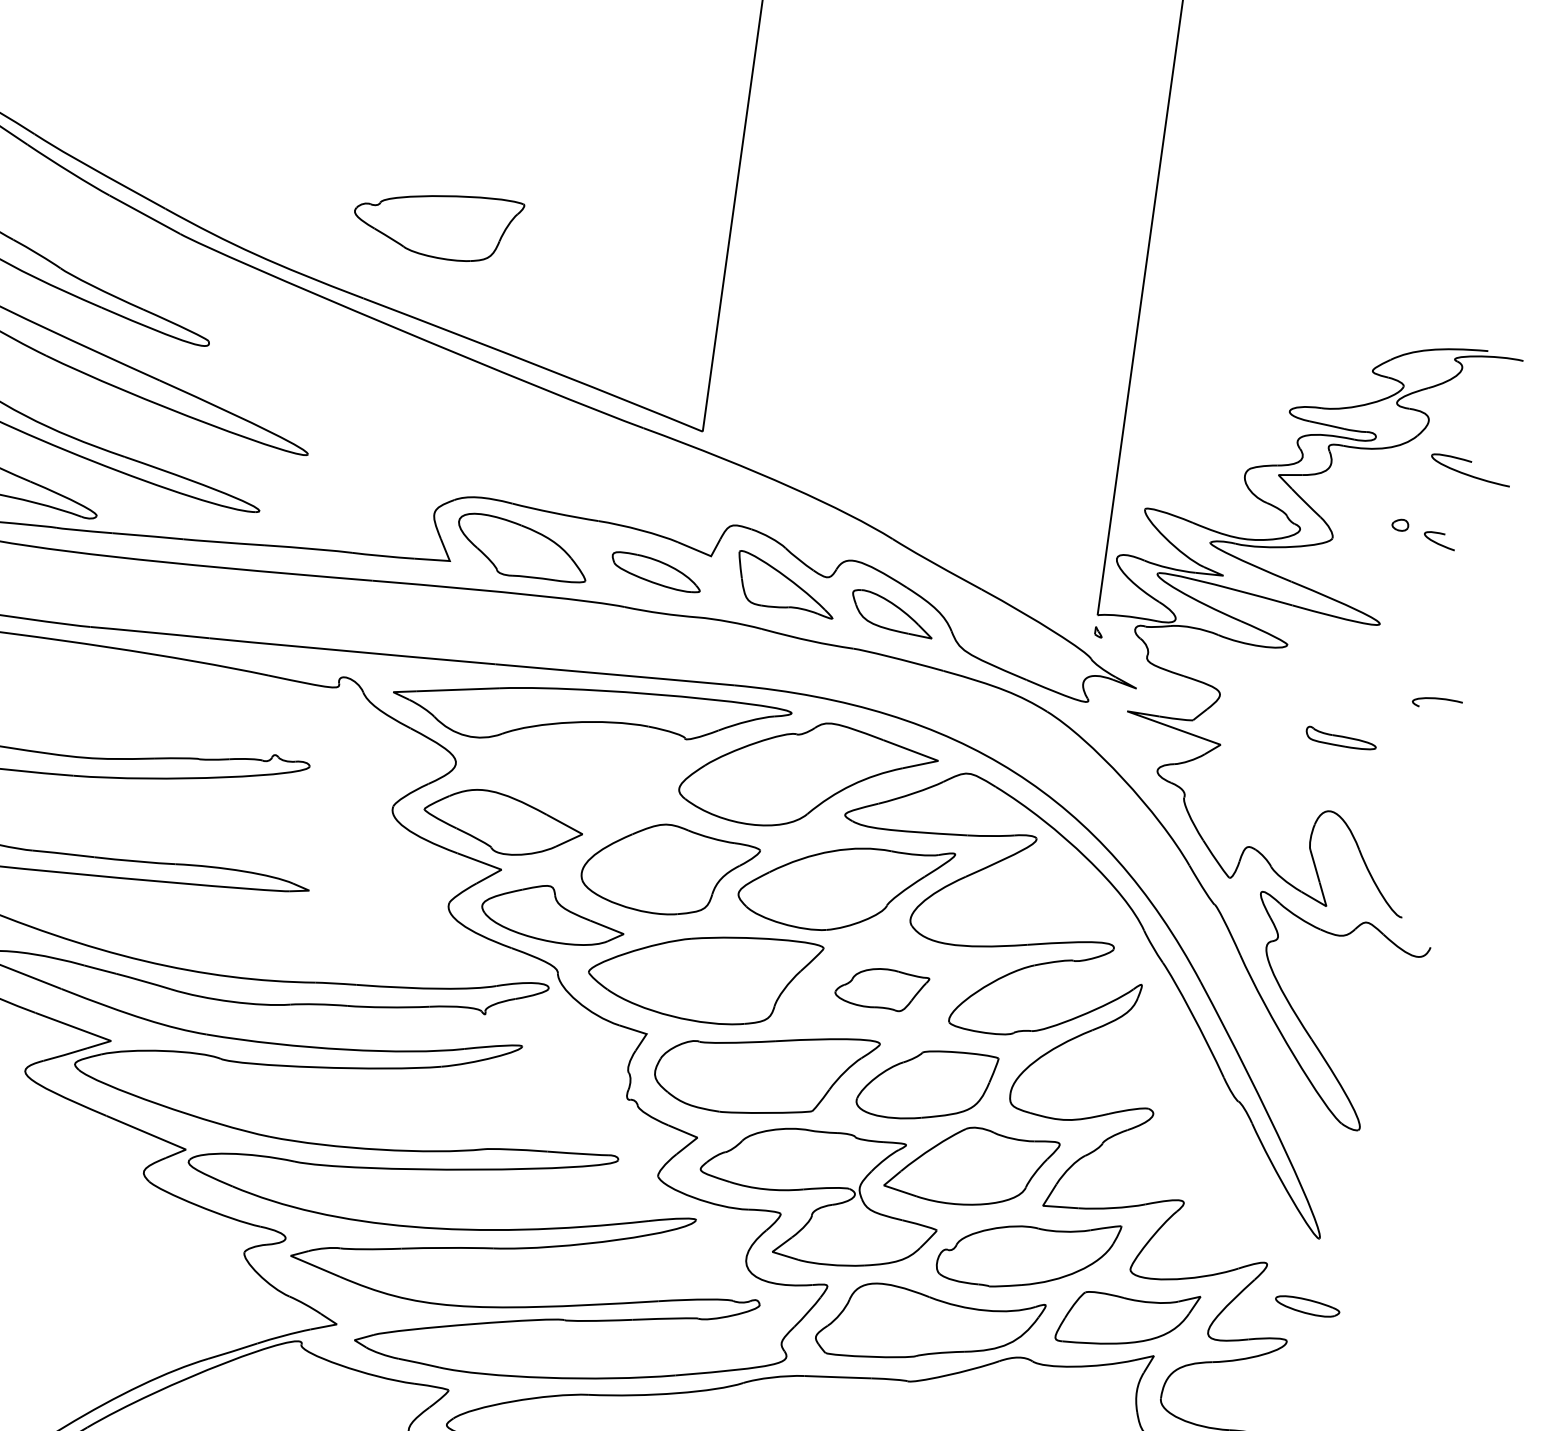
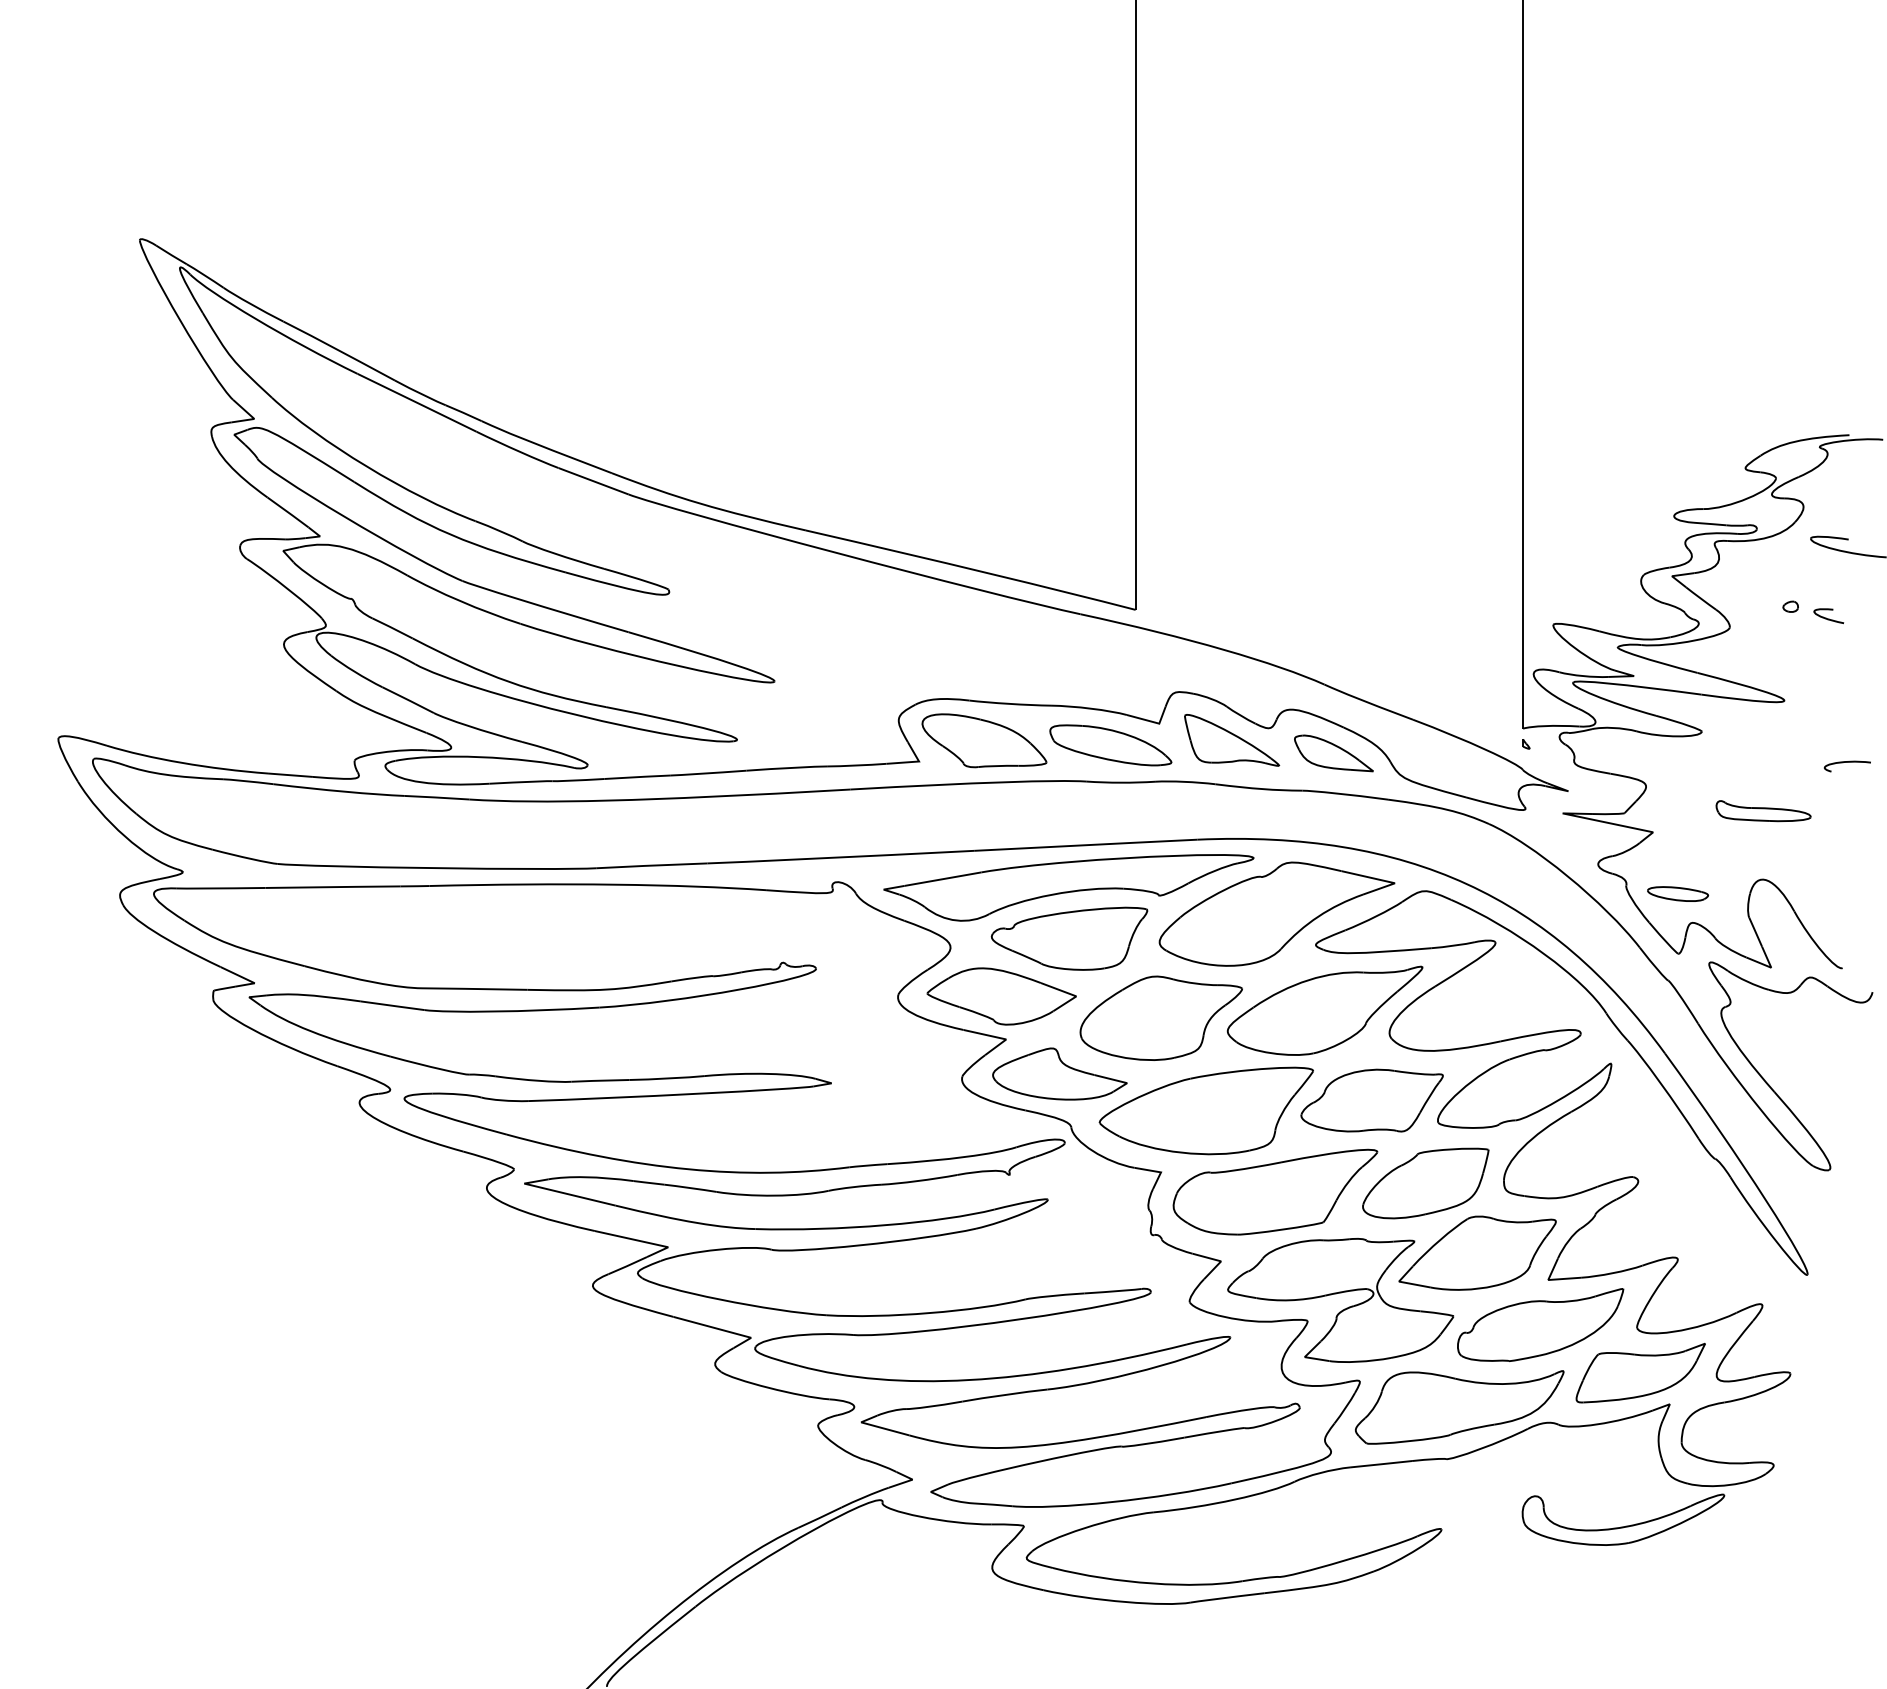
part: (437, 224) -> (1069, 938), moved
part: (655, 572) -> (1110, 745), size x1.43
part: (1341, 738) -> (1763, 811), size x1.43
part: (881, 988) -> (1371, 1100), size x1.67
part: (1308, 1306) -> (1678, 893), moved

